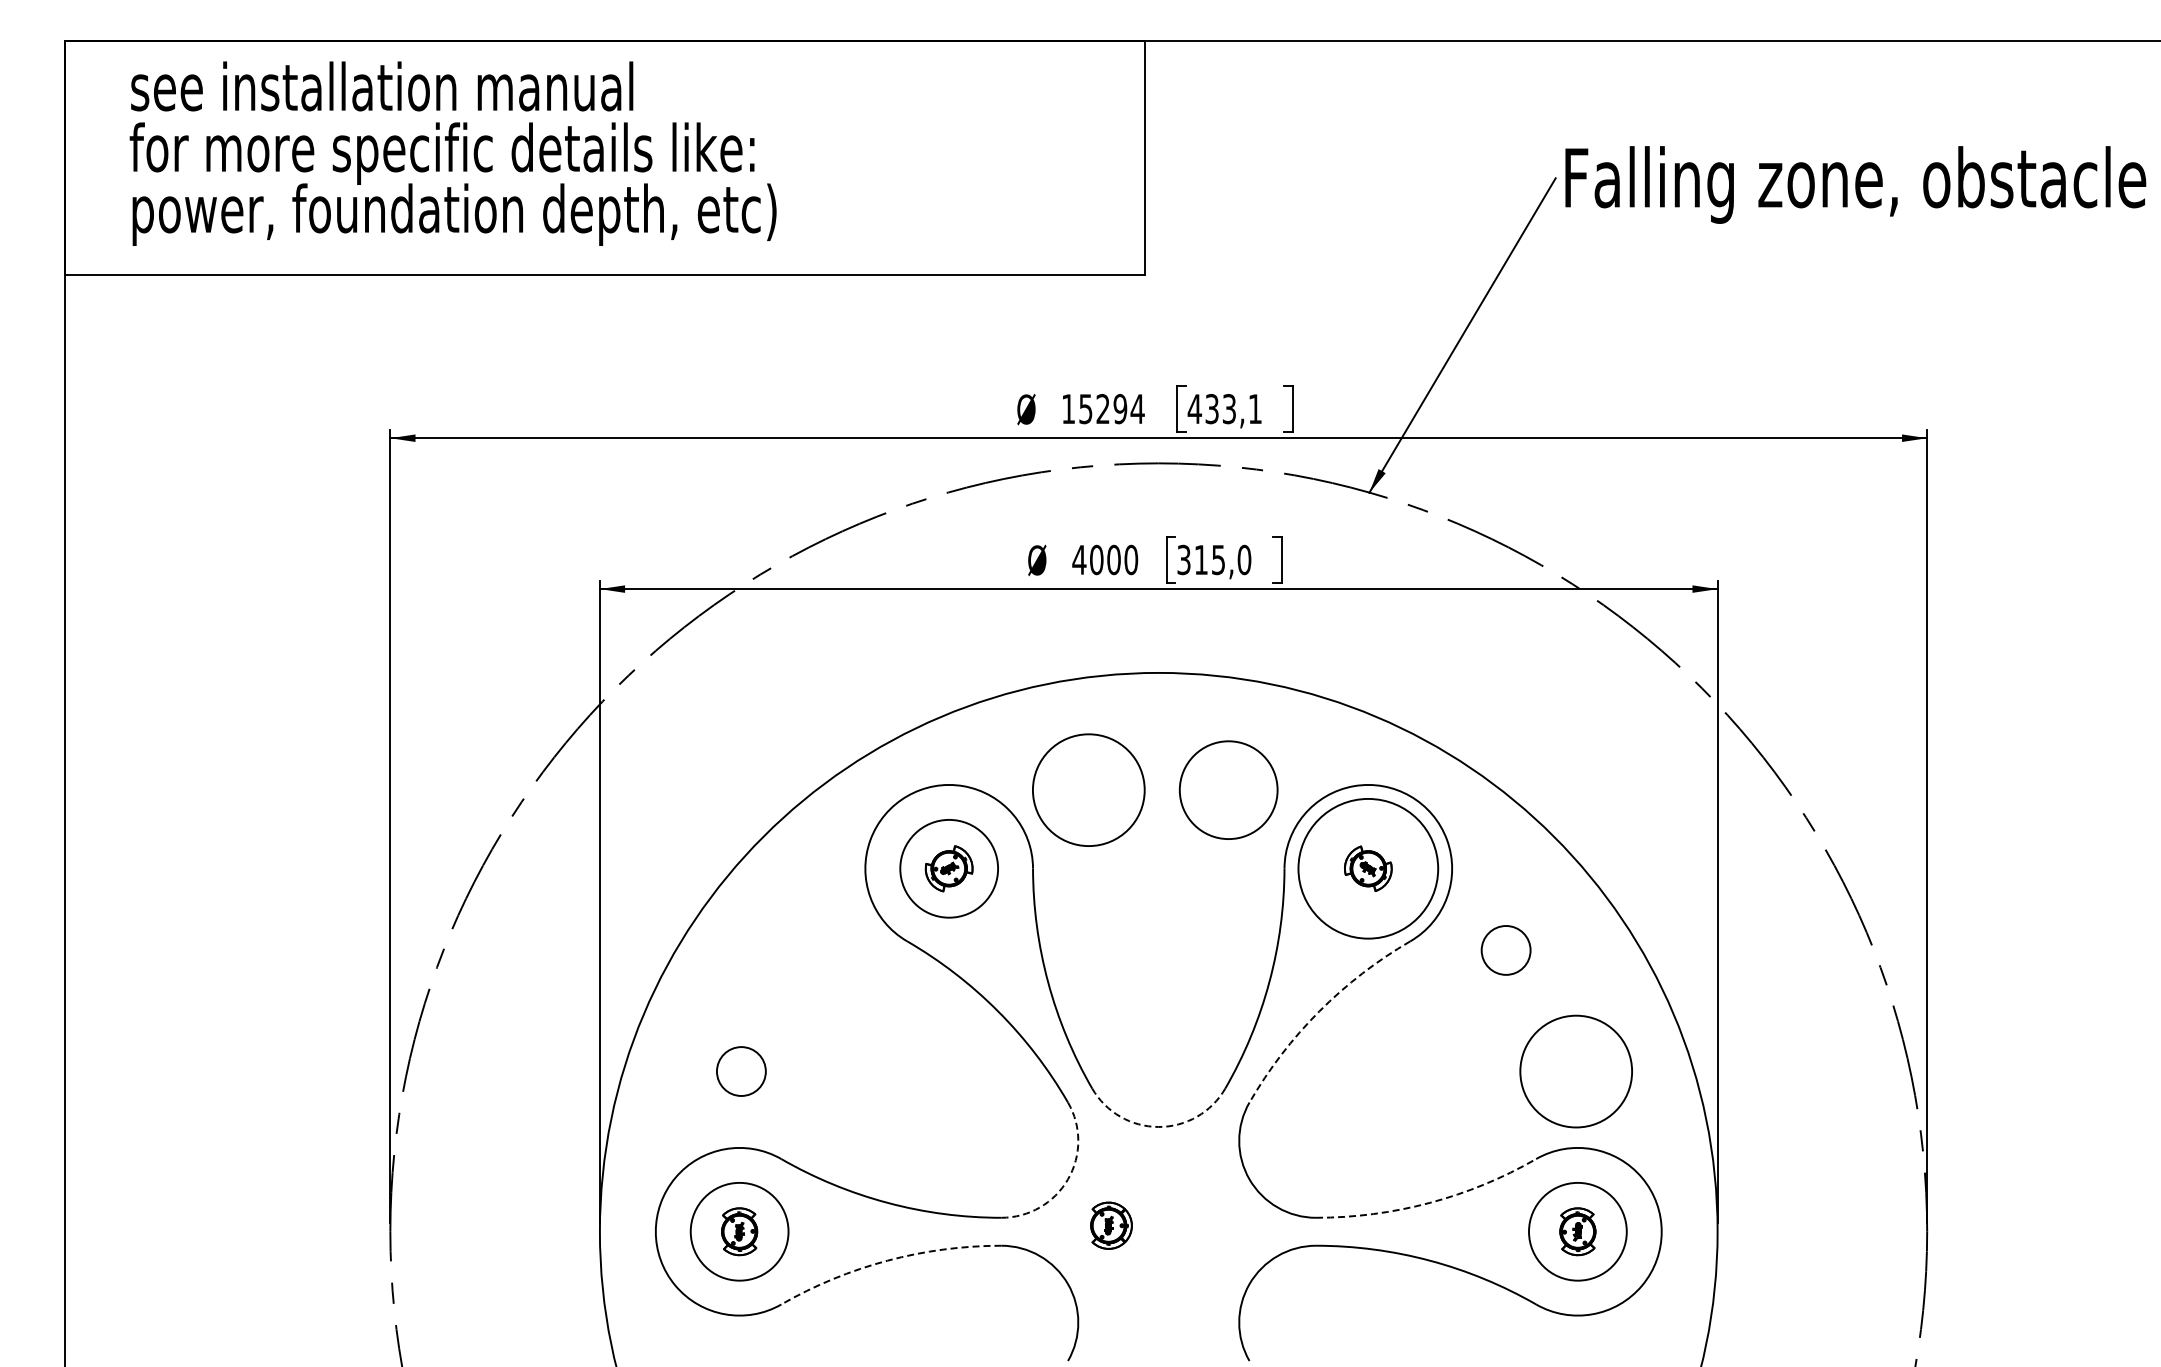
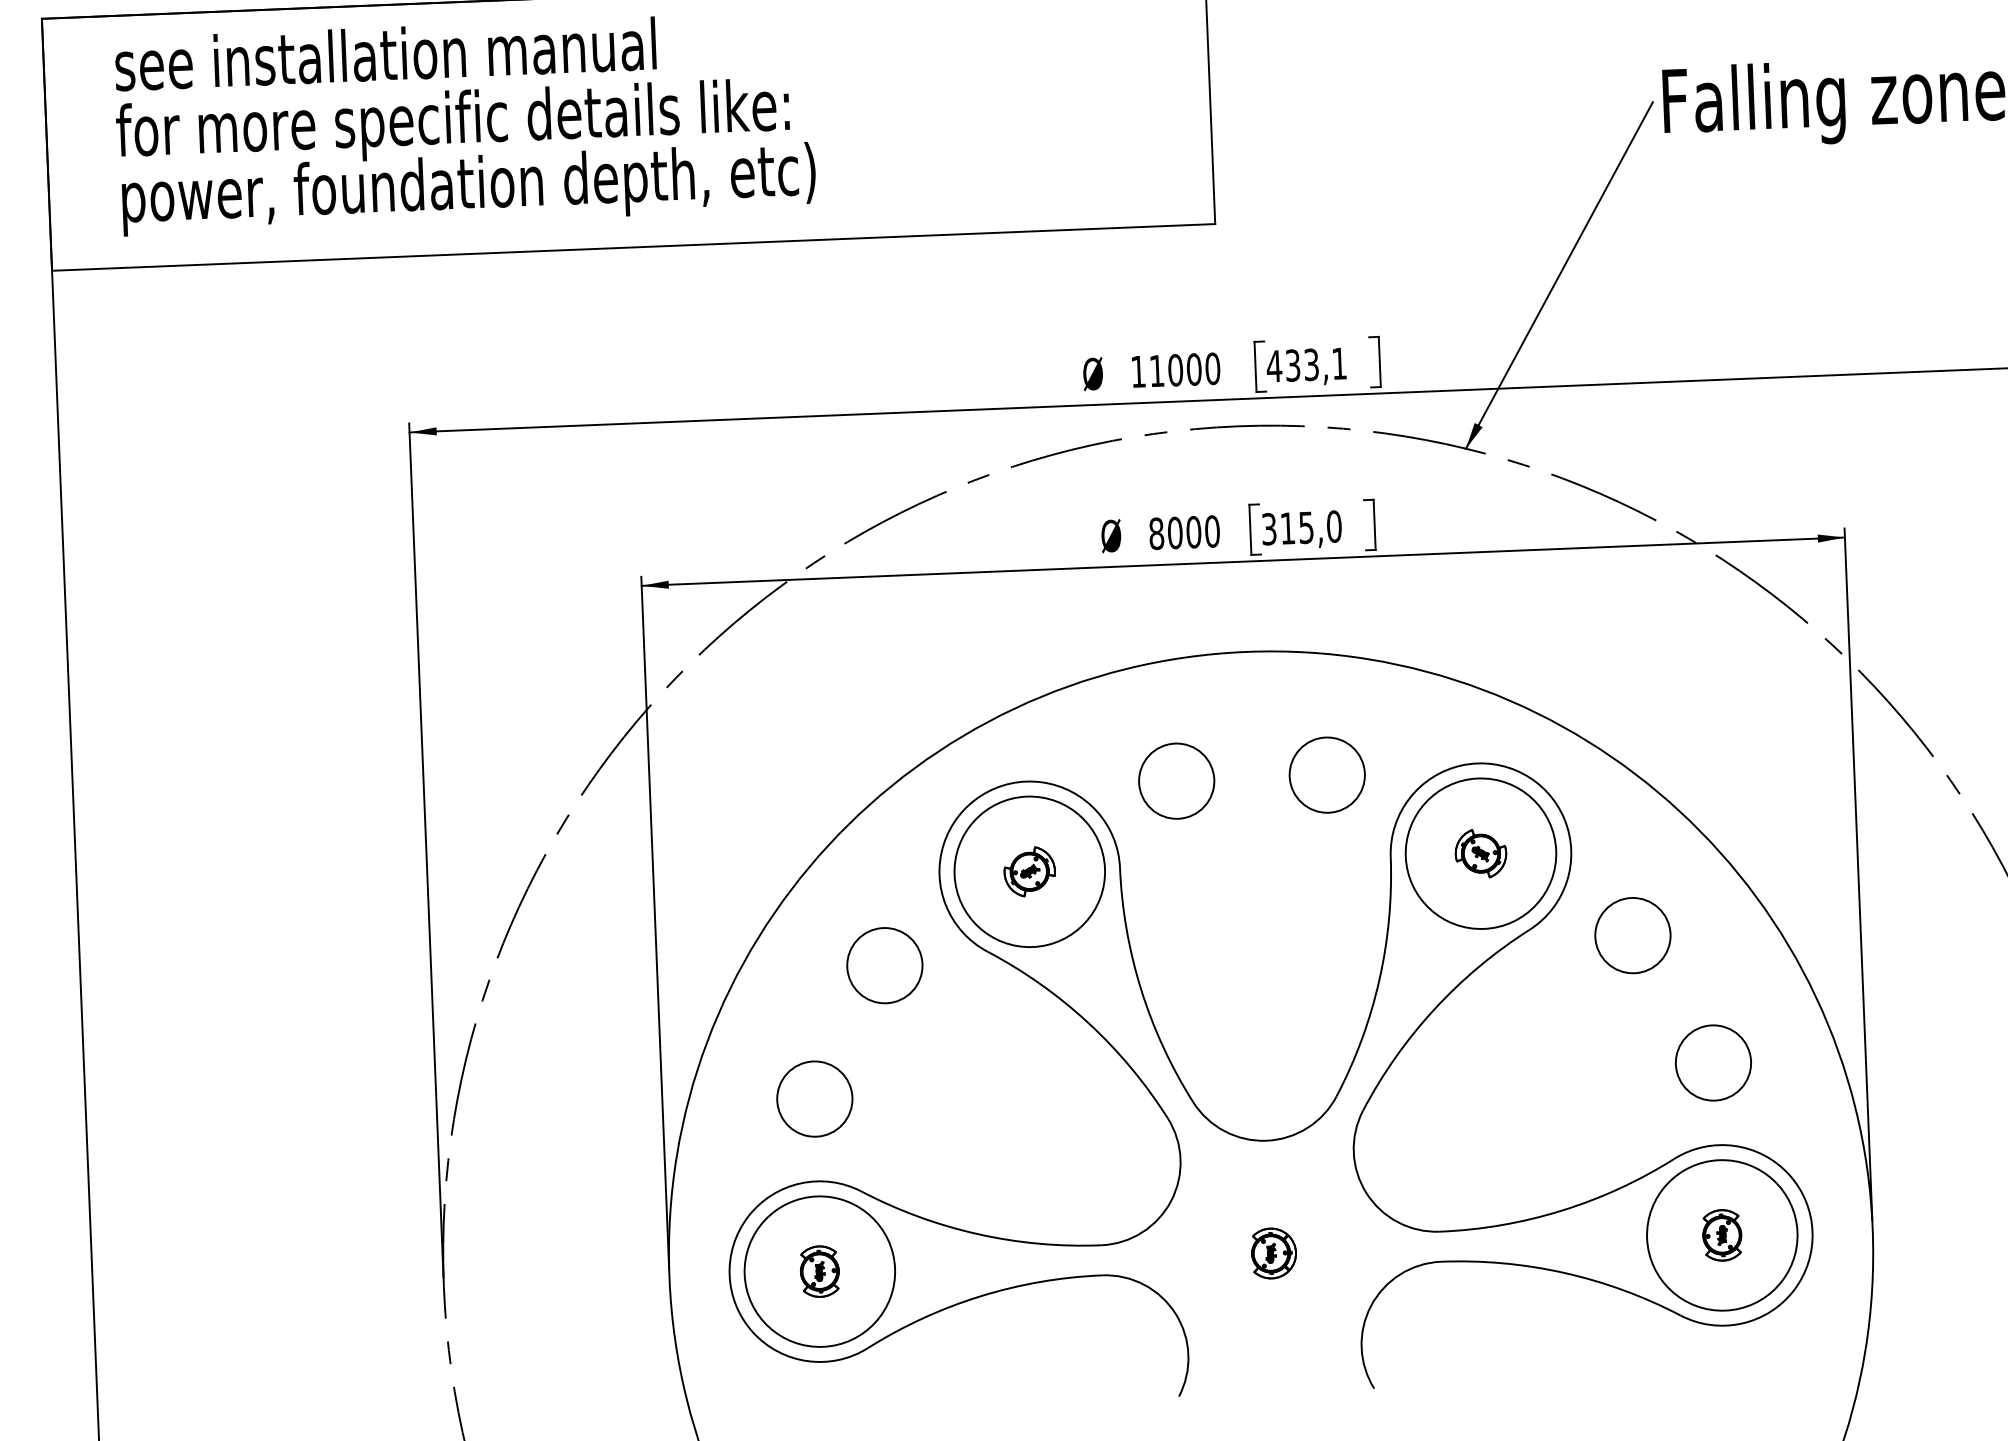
text: (1111, 409) -> (1184, 370), 15294 -> 11000
text: (1079, 559) -> (1156, 533), 4000 -> 8000
circle: (1088, 790) -> (1176, 781), size x0.62
circle: (1228, 790) -> (1327, 775), size x0.71
circle: (949, 868) -> (1030, 871), size x1.43
circle: (811, 950) -> (885, 965), added
circle: (1505, 950) -> (1632, 935), size x1.43
arc: (1319, 1011) -> (1434, 1009), dashed -> solid
circle: (741, 1071) -> (814, 1099), size x1.43
circle: (1575, 1071) -> (1712, 1062), size x0.62
arc: (1158, 1126) -> (1266, 1140), dashed -> solid
arc: (1068, 1179) -> (1171, 1201), dashed -> solid
arc: (1429, 1202) -> (1561, 1210), dashed -> solid
part: (1111, 1225) -> (1274, 1253), moved
circle: (739, 1231) -> (819, 1271), size x1.43
circle: (1577, 1231) -> (1721, 1235), size x1.43
arc: (887, 1260) -> (980, 1296), dashed -> solid

